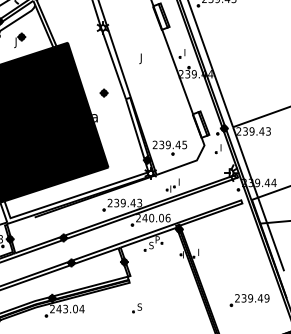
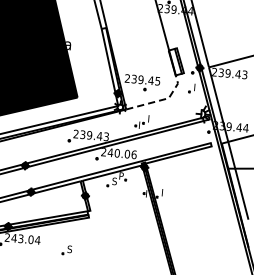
part: (103, 92) -> (79, 20), removed
line: (190, 162) -> (162, 99), solid -> dashed
part: (249, 300) -> (210, 246), removed
part: (137, 308) -> (67, 250), moved

